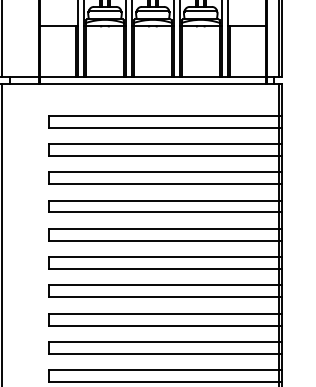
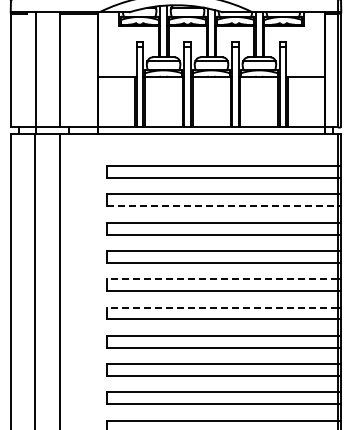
line: (164, 155) -> (223, 206), solid -> dashed
line: (163, 228) -> (222, 279), solid -> dashed
line: (163, 256) -> (222, 307), solid -> dashed

